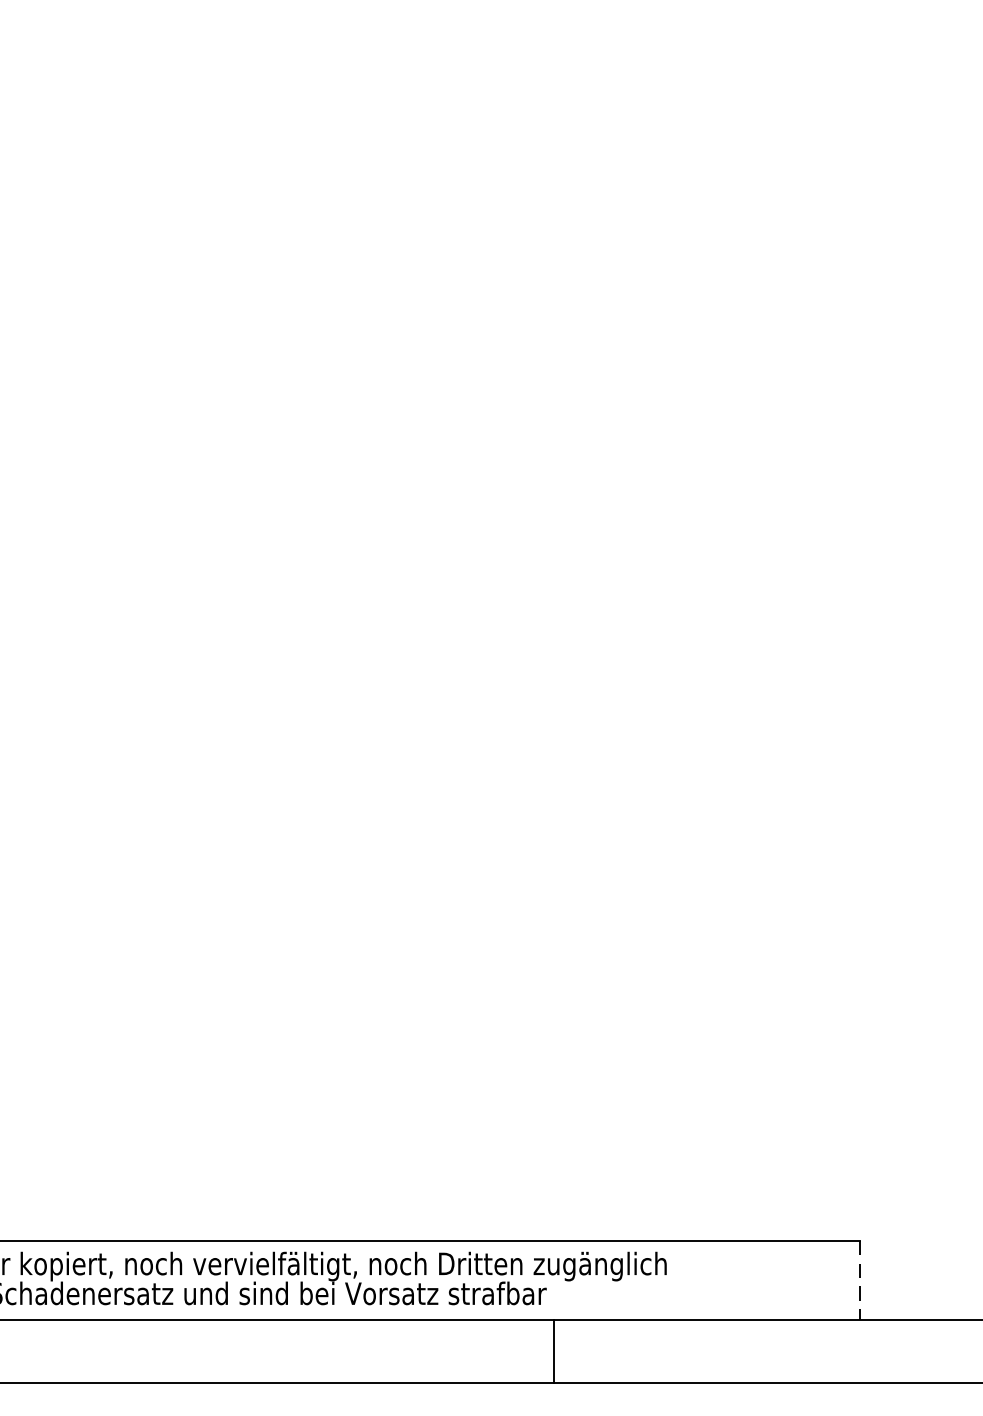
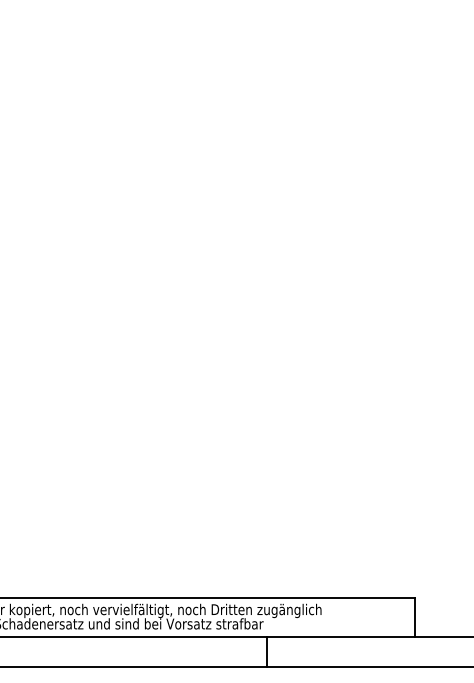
line: (859, 1282) -> (414, 618), dashed -> solid

